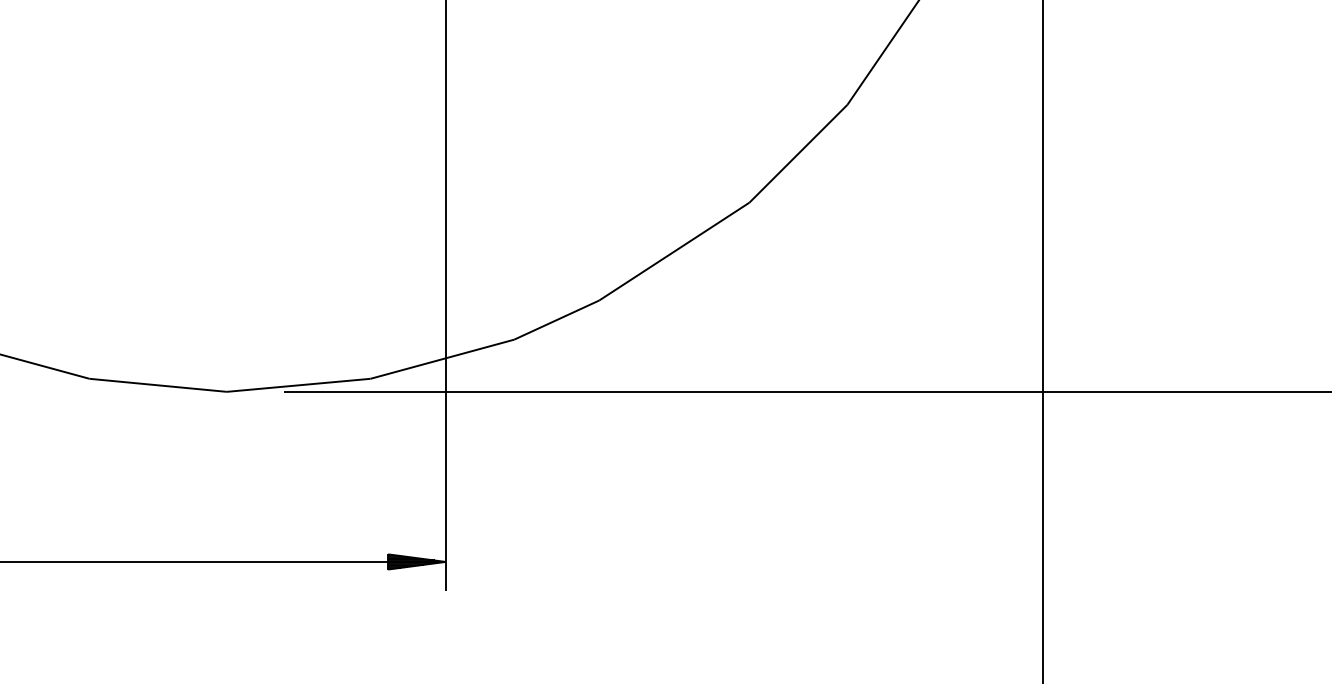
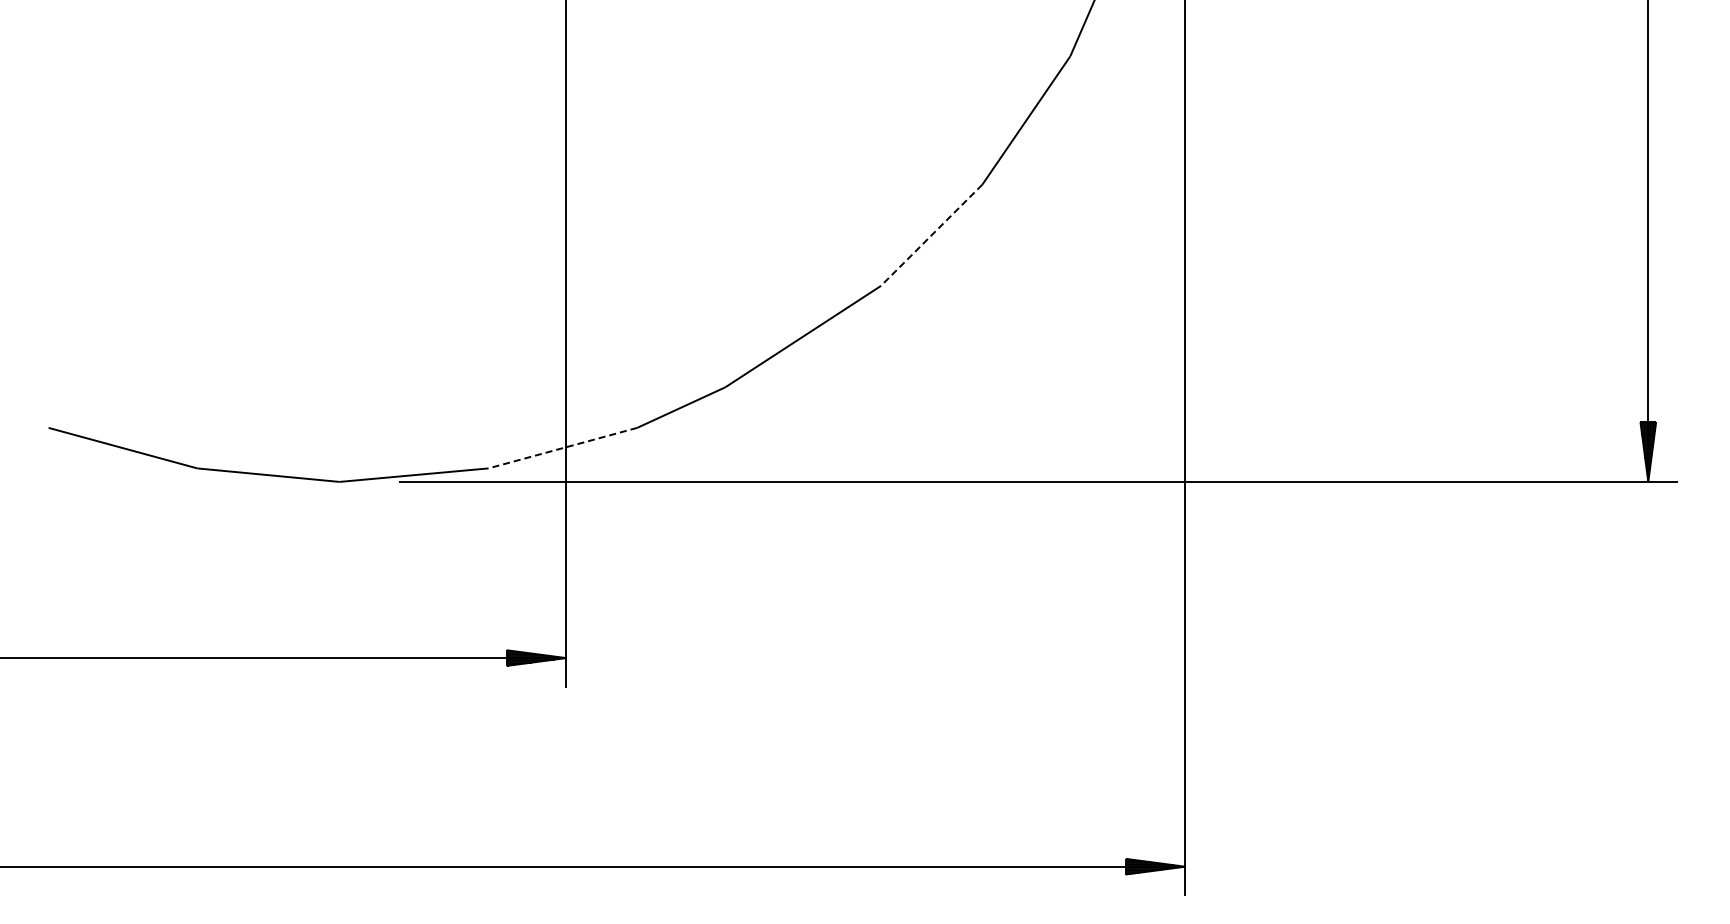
line: (798, 153) -> (931, 235), solid -> dashed
line: (442, 359) -> (562, 448), solid -> dashed

